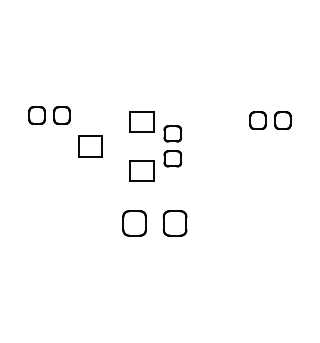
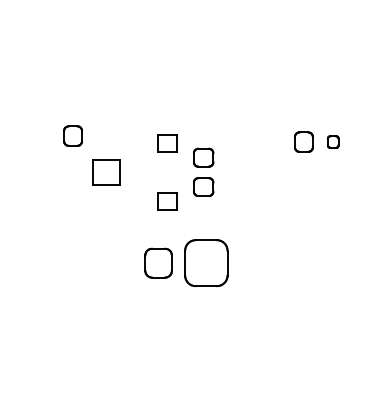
part: (36, 115) -> (43, 136), removed
part: (282, 120) -> (332, 141), size x0.6
part: (141, 121) -> (166, 143), size x0.7
part: (141, 170) -> (166, 200), size x0.7
part: (174, 223) -> (205, 263), size x1.6

